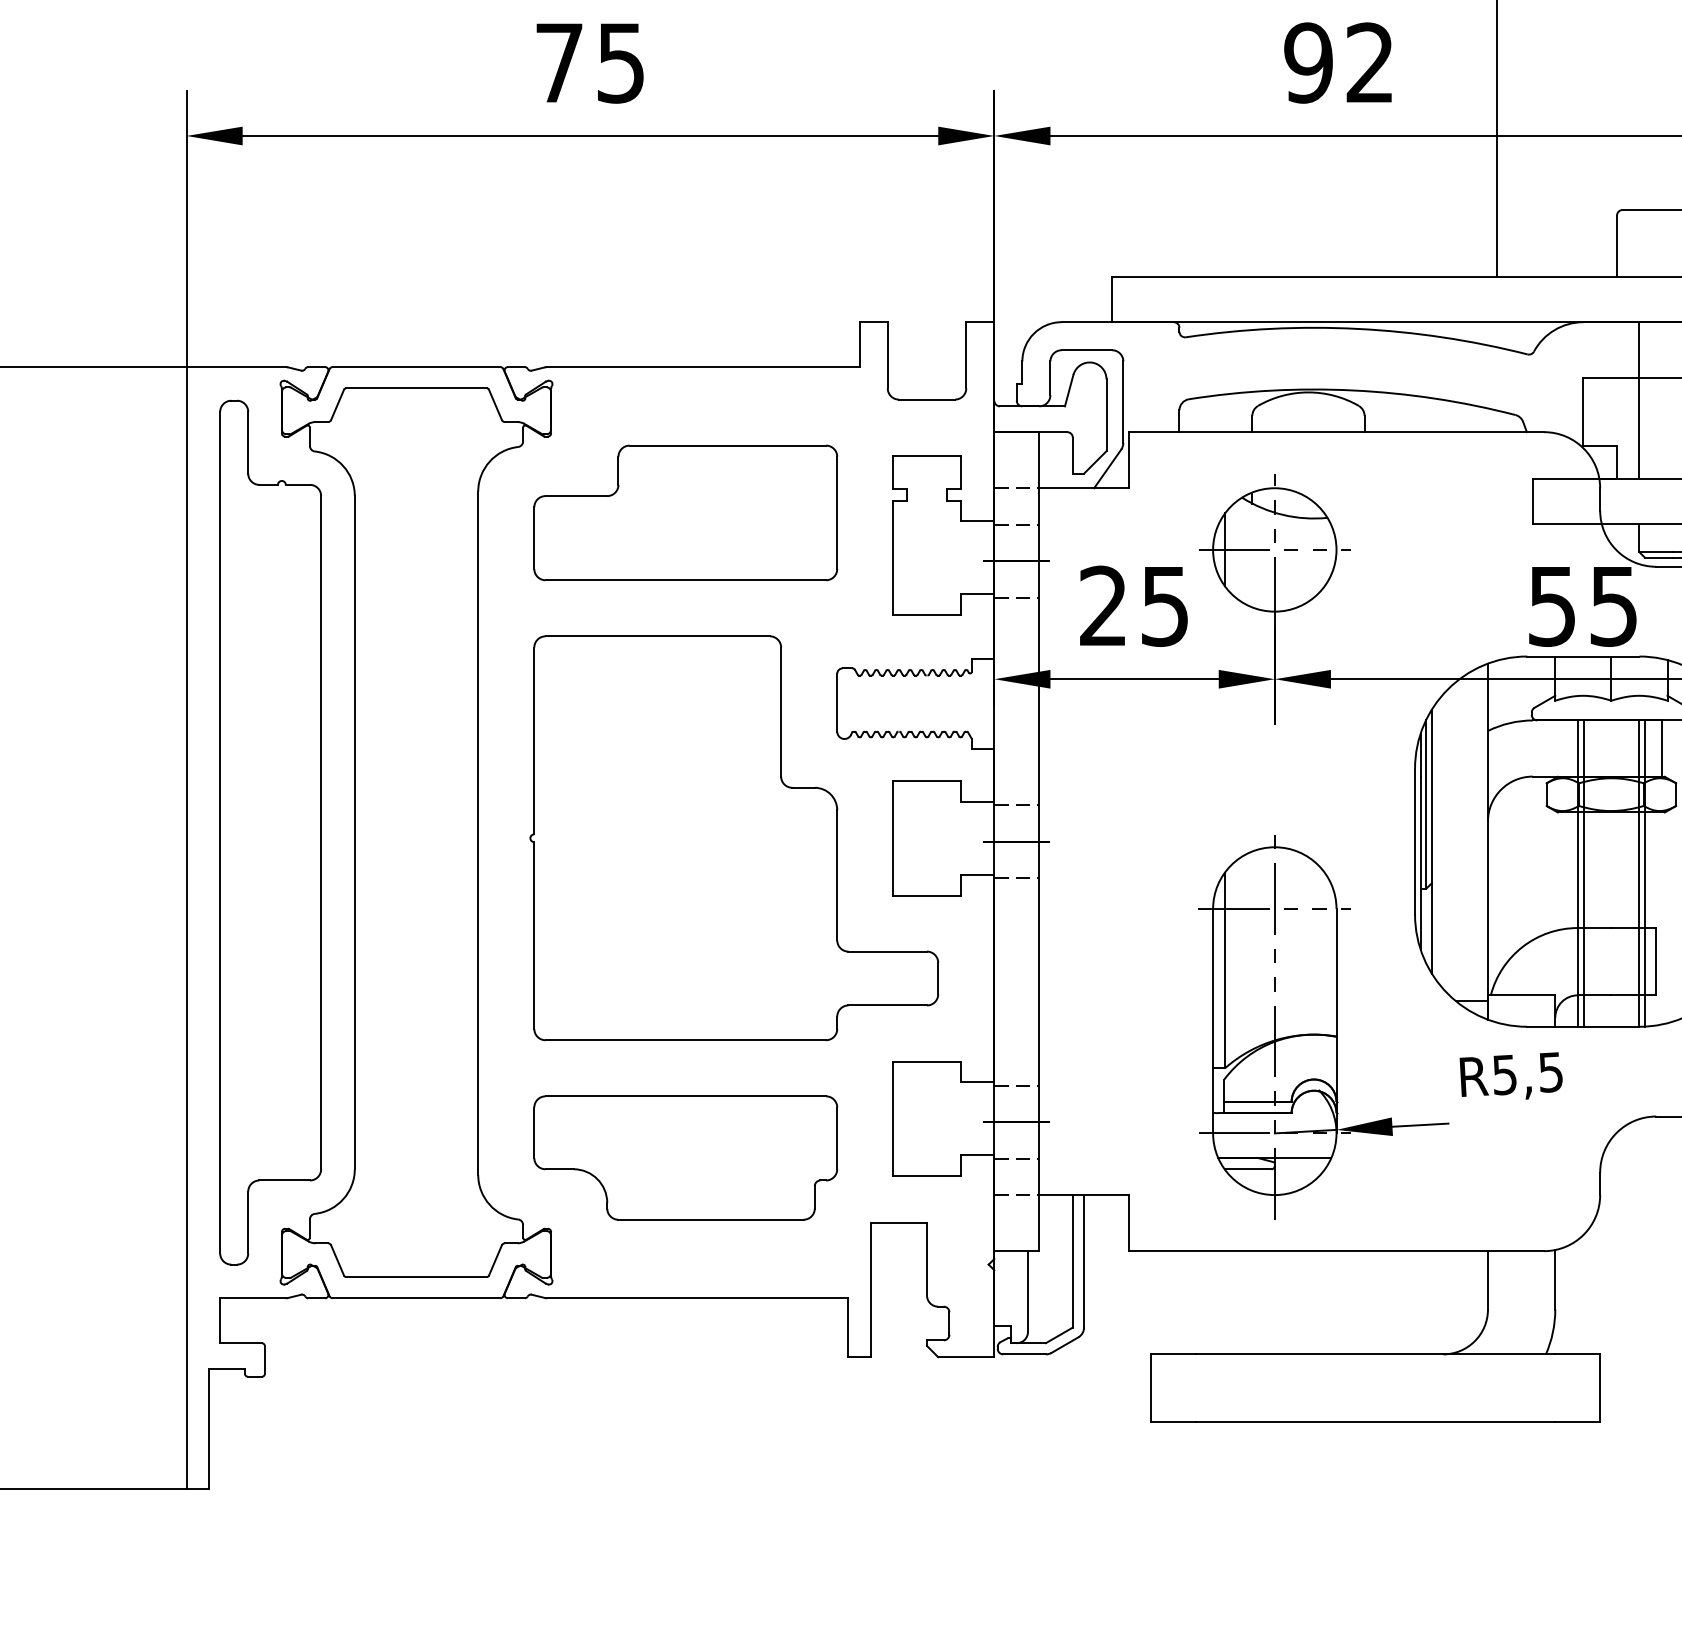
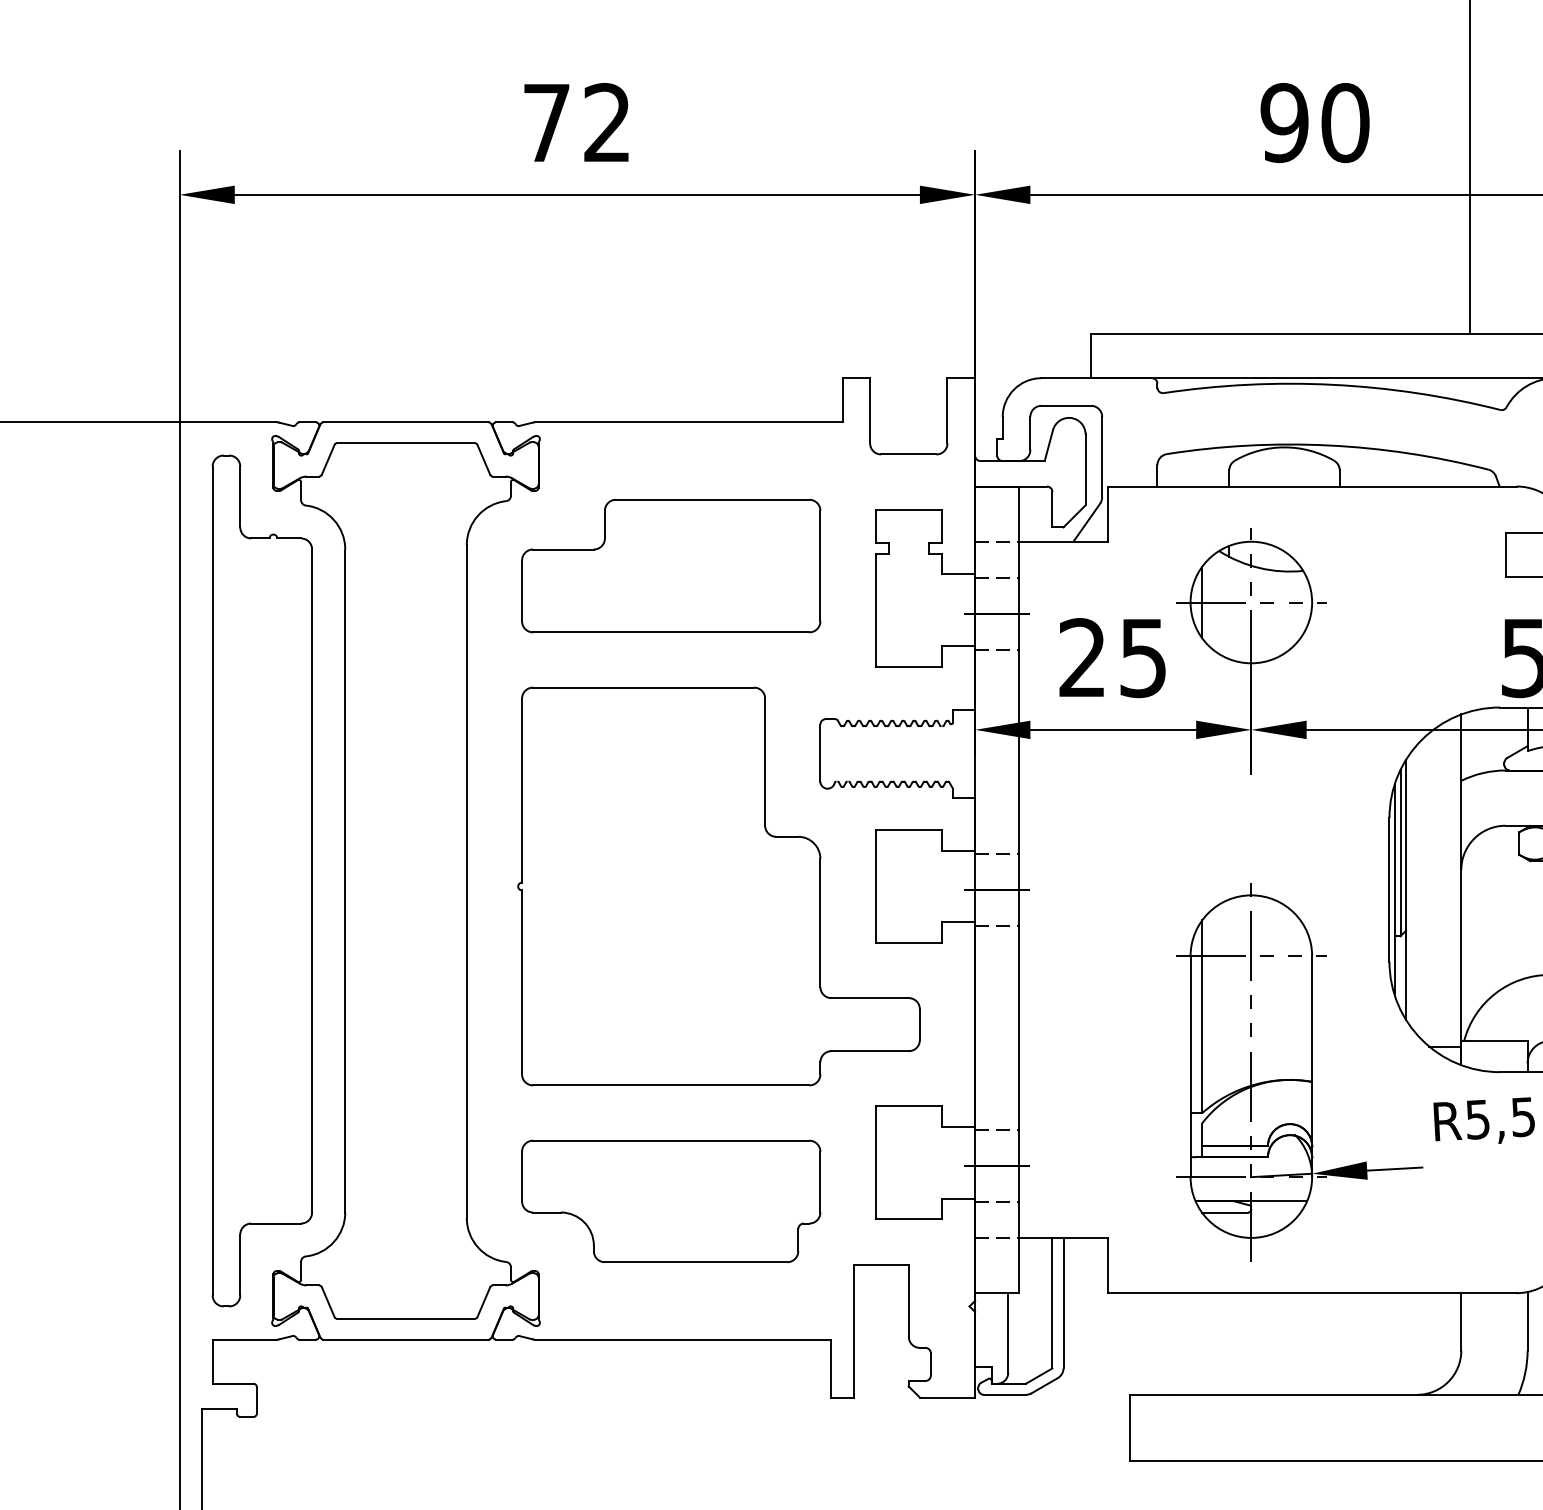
text: (620, 62) -> (606, 122), 75 -> 72
text: (1370, 62) -> (1345, 122), 92 -> 90

